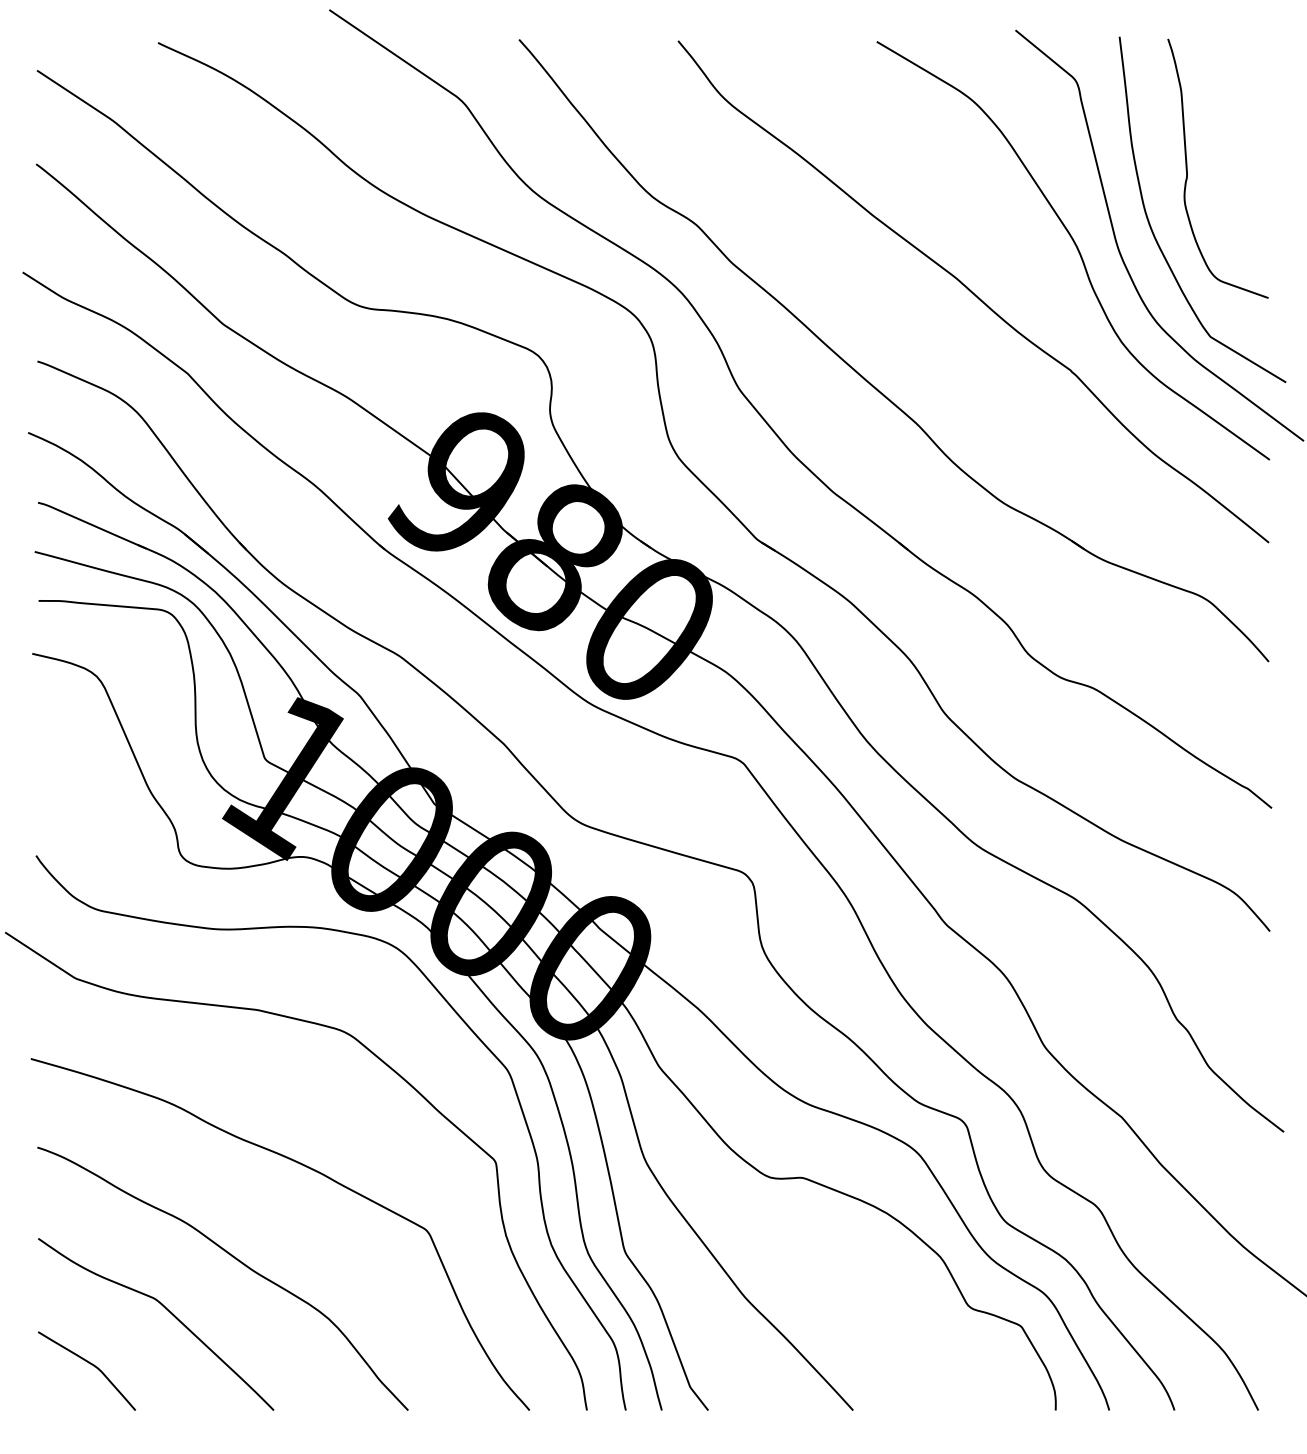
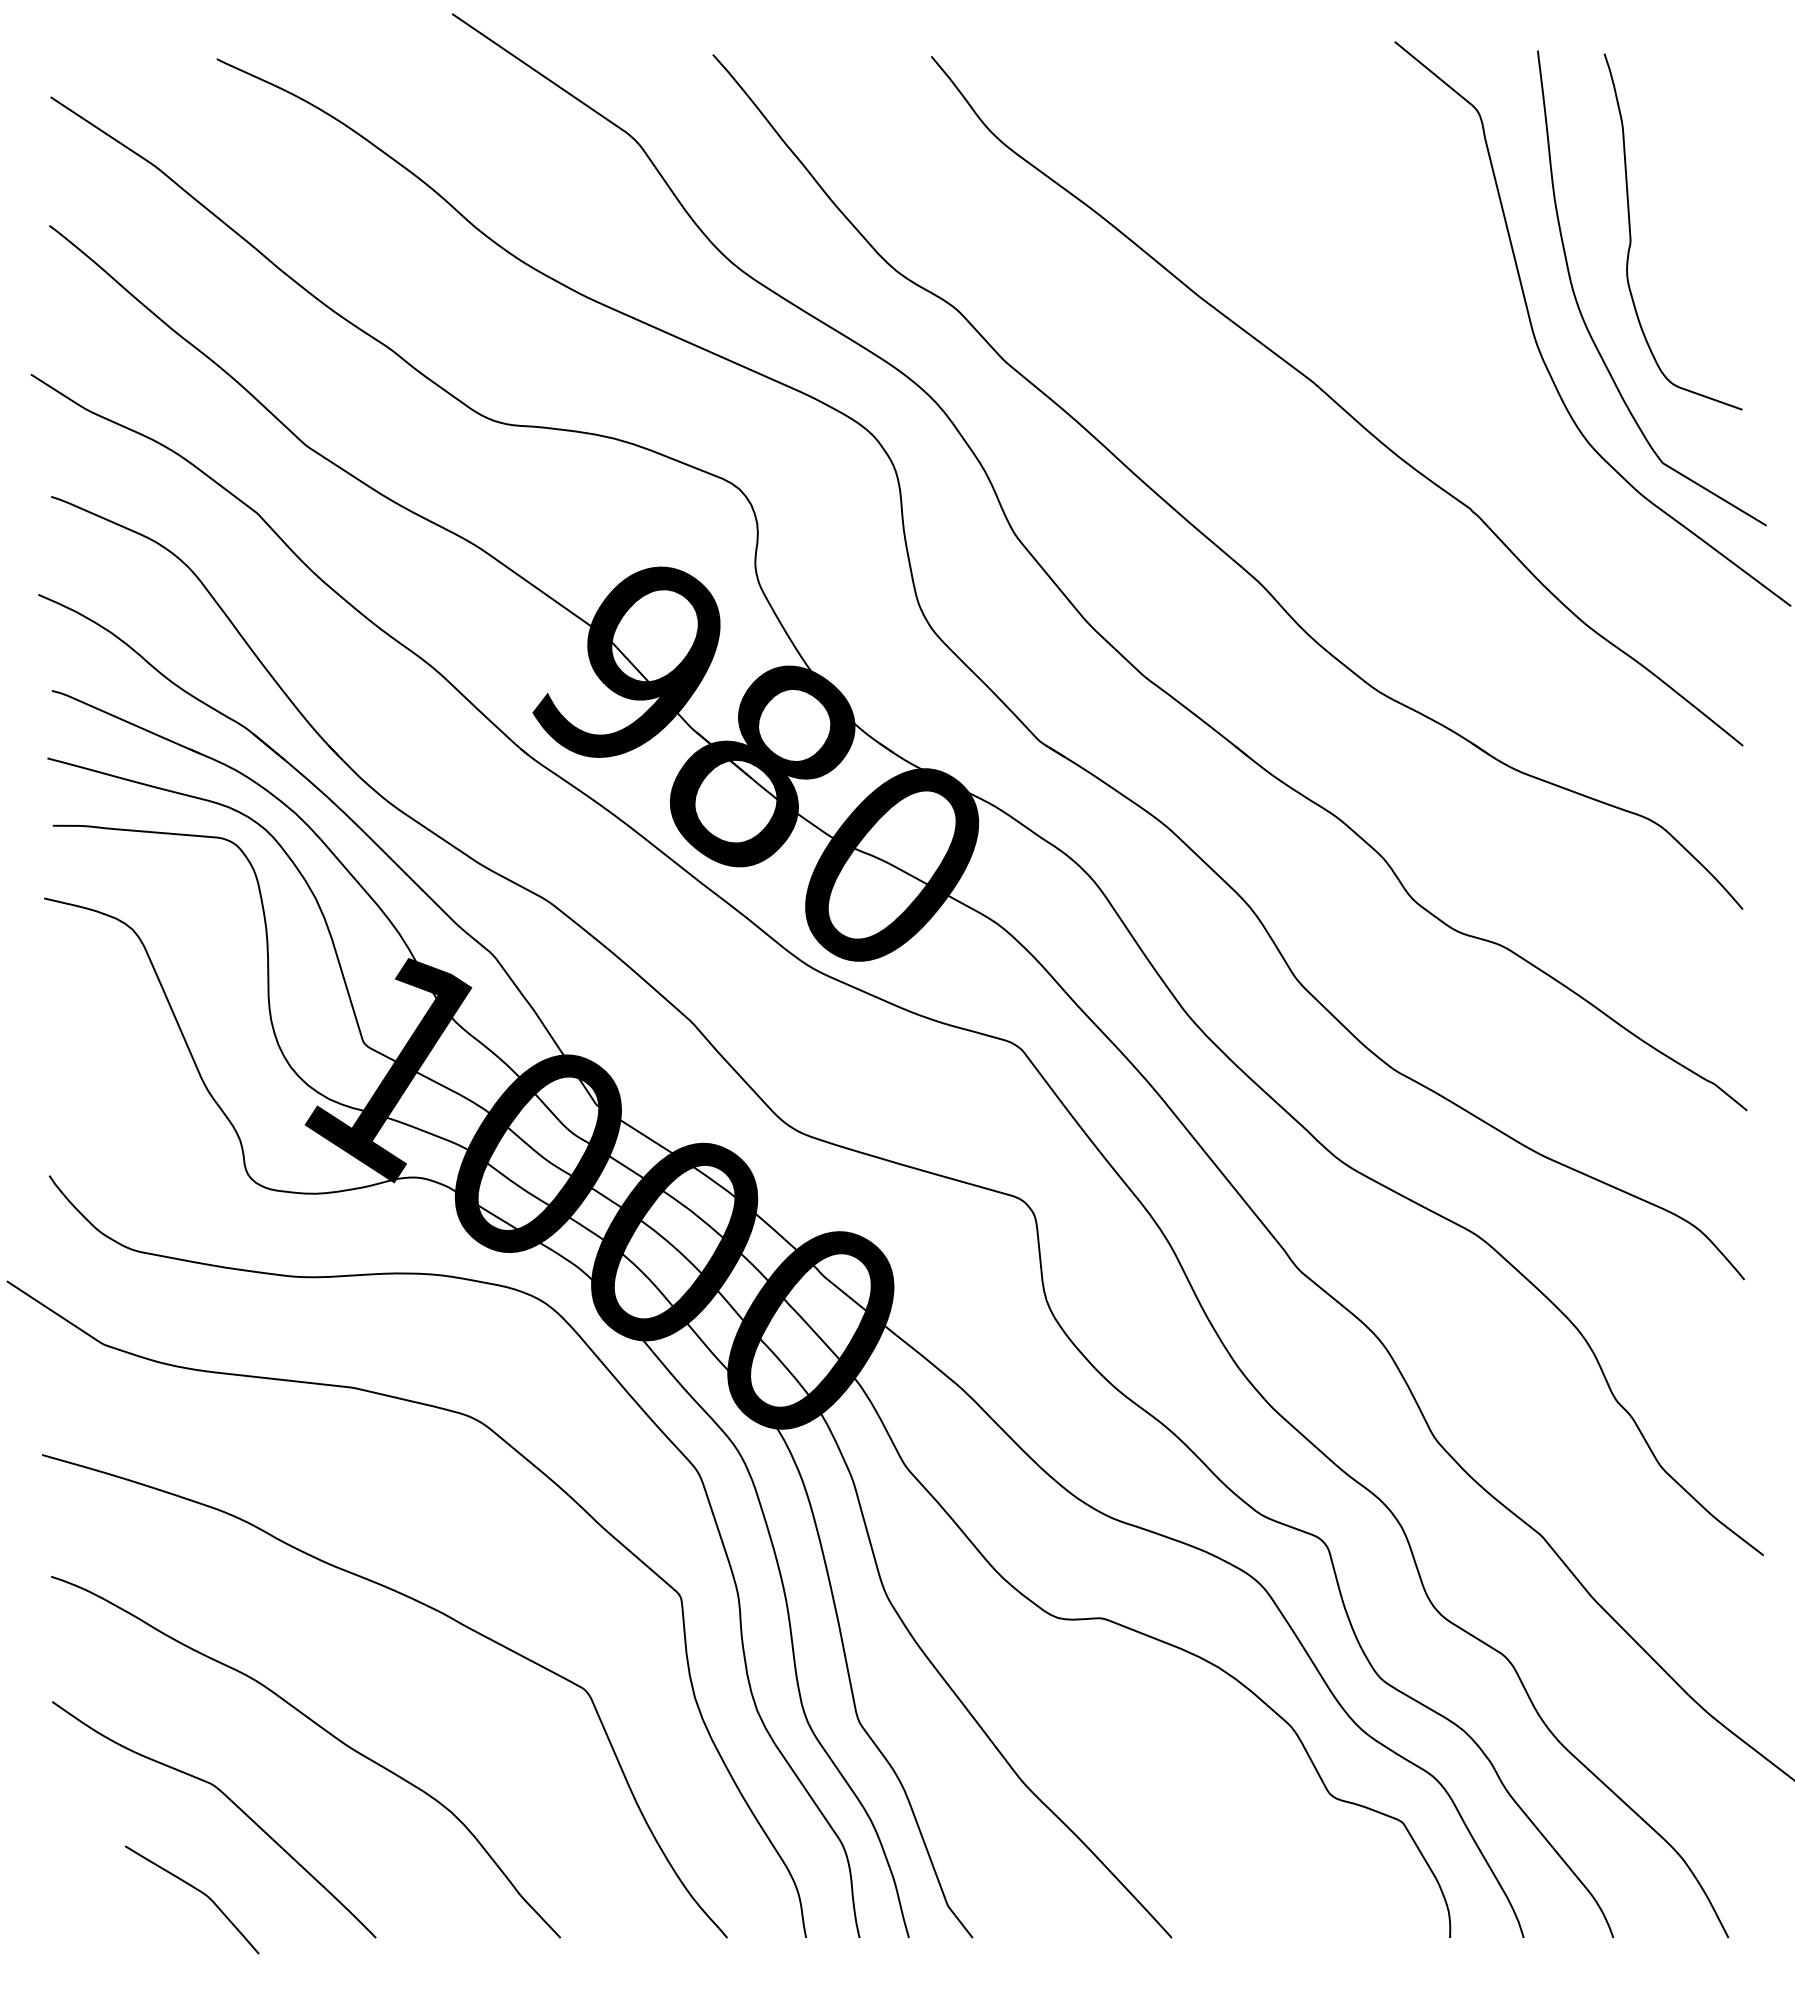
curve: (1077, 249) -> (1479, 342), removed
curve: (90, 1364) -> (196, 1890), moved

